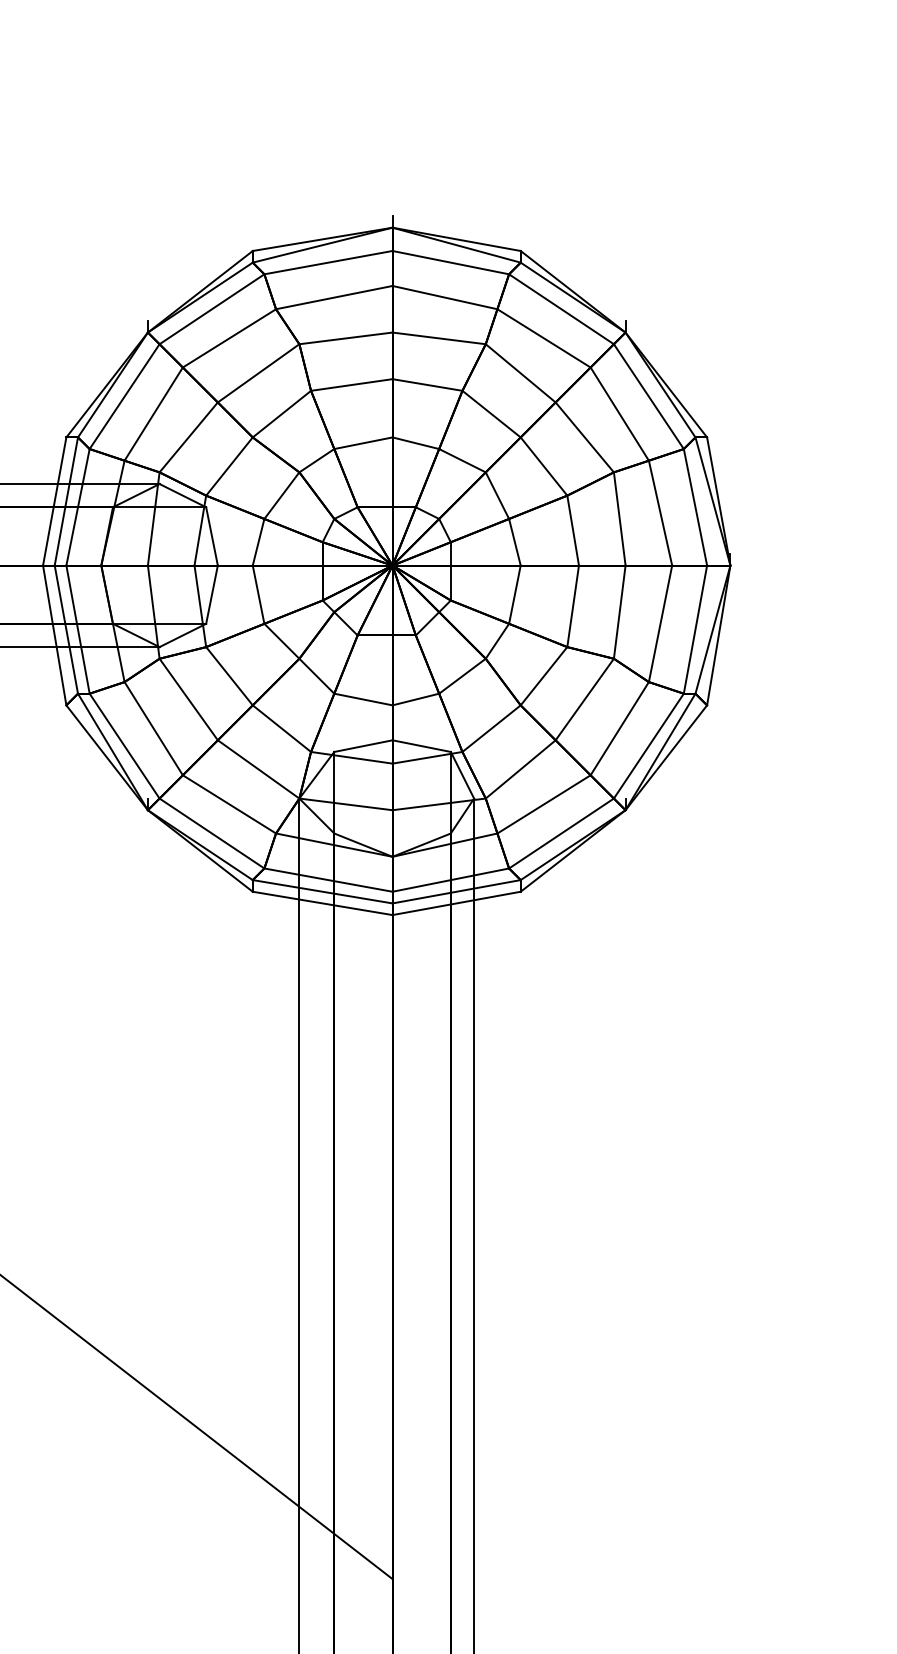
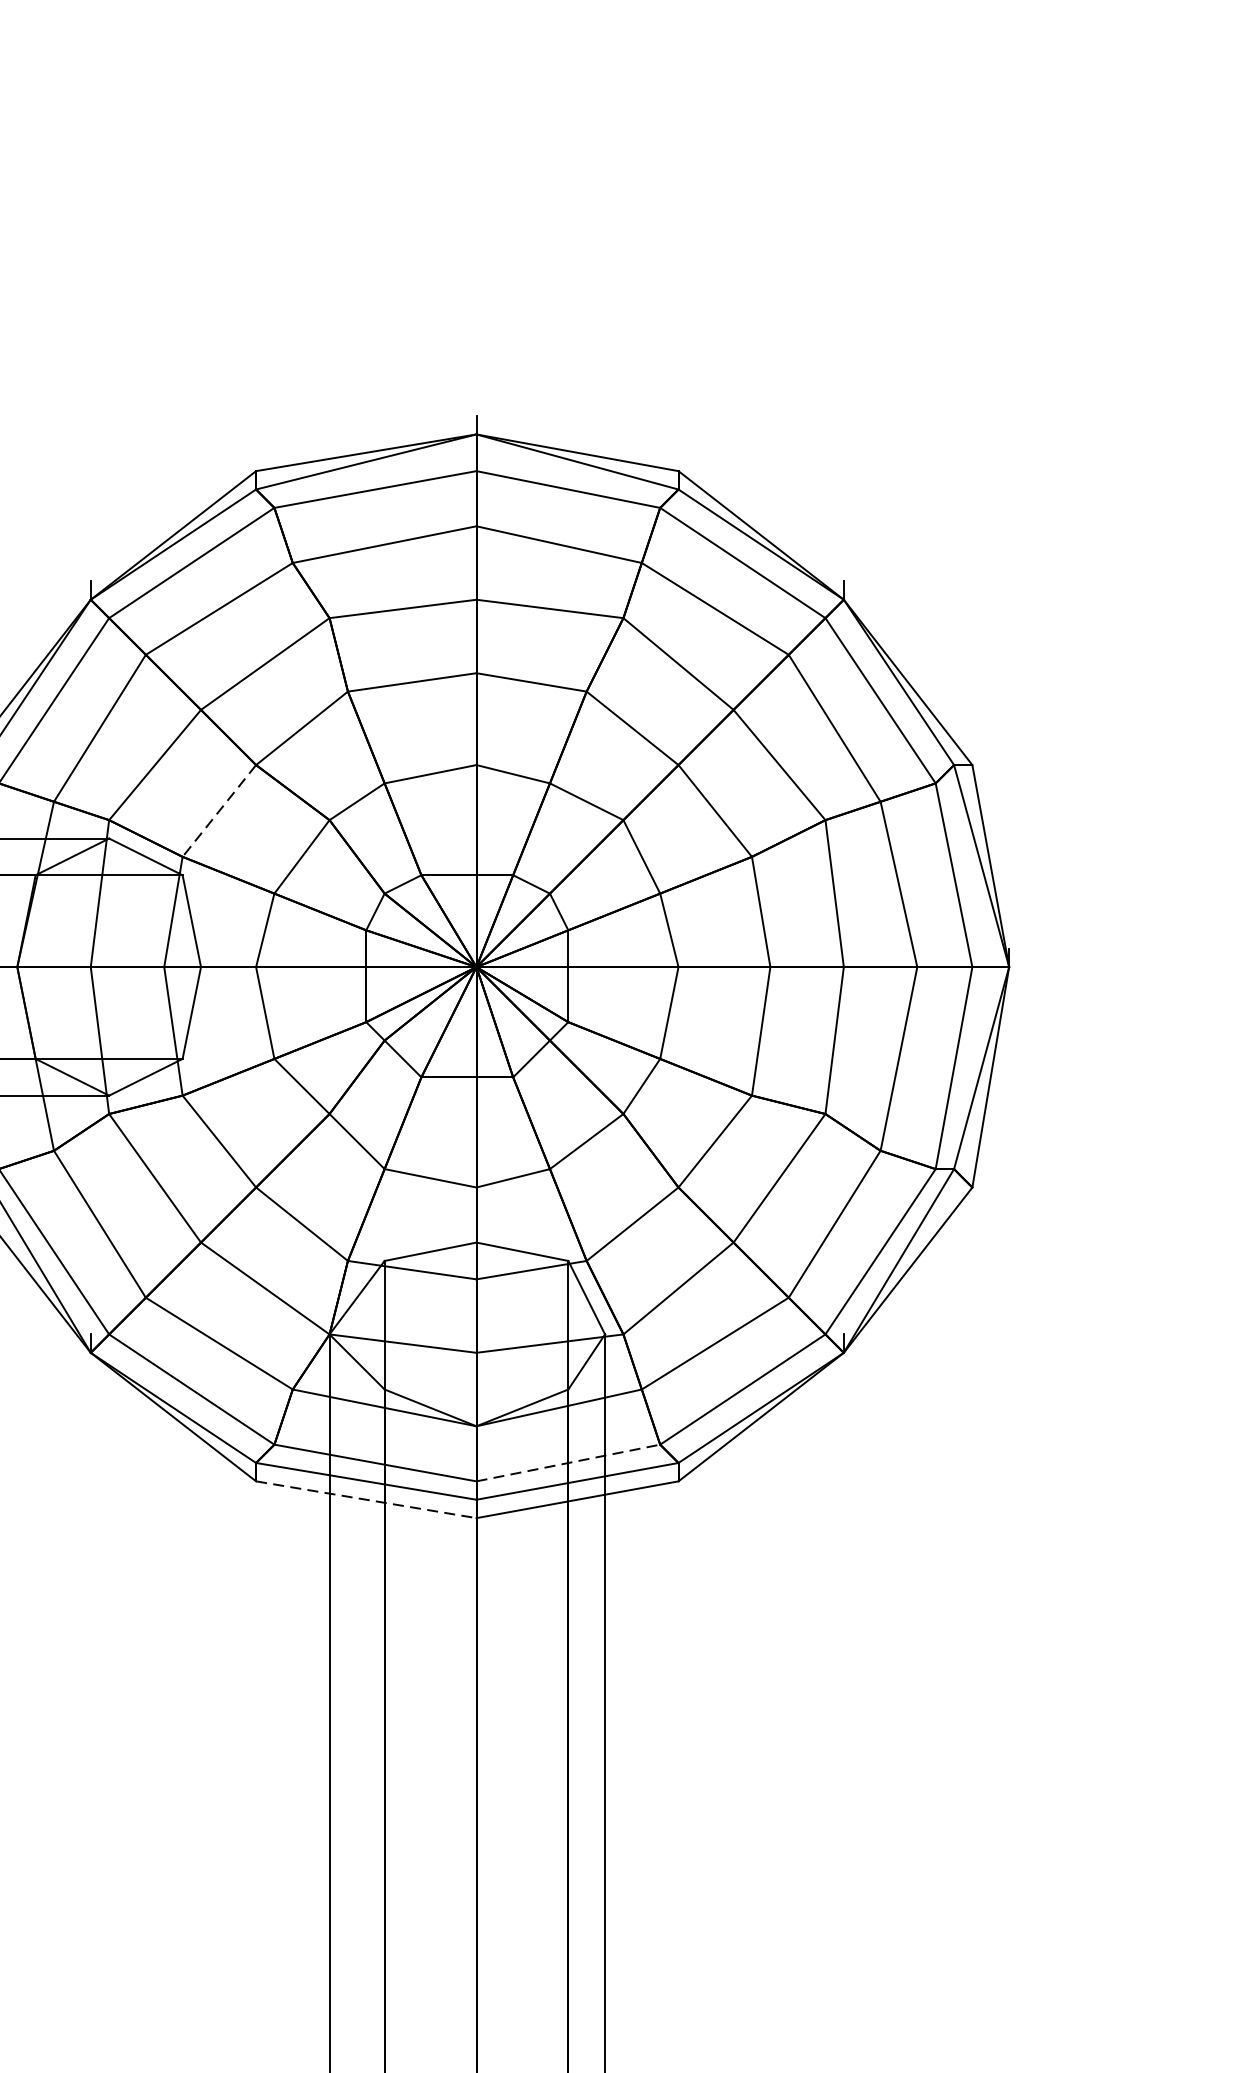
line: (229, 466) -> (219, 810), solid -> dashed
line: (451, 880) -> (569, 1463), solid -> dashed
line: (322, 903) -> (366, 1499), solid -> dashed

